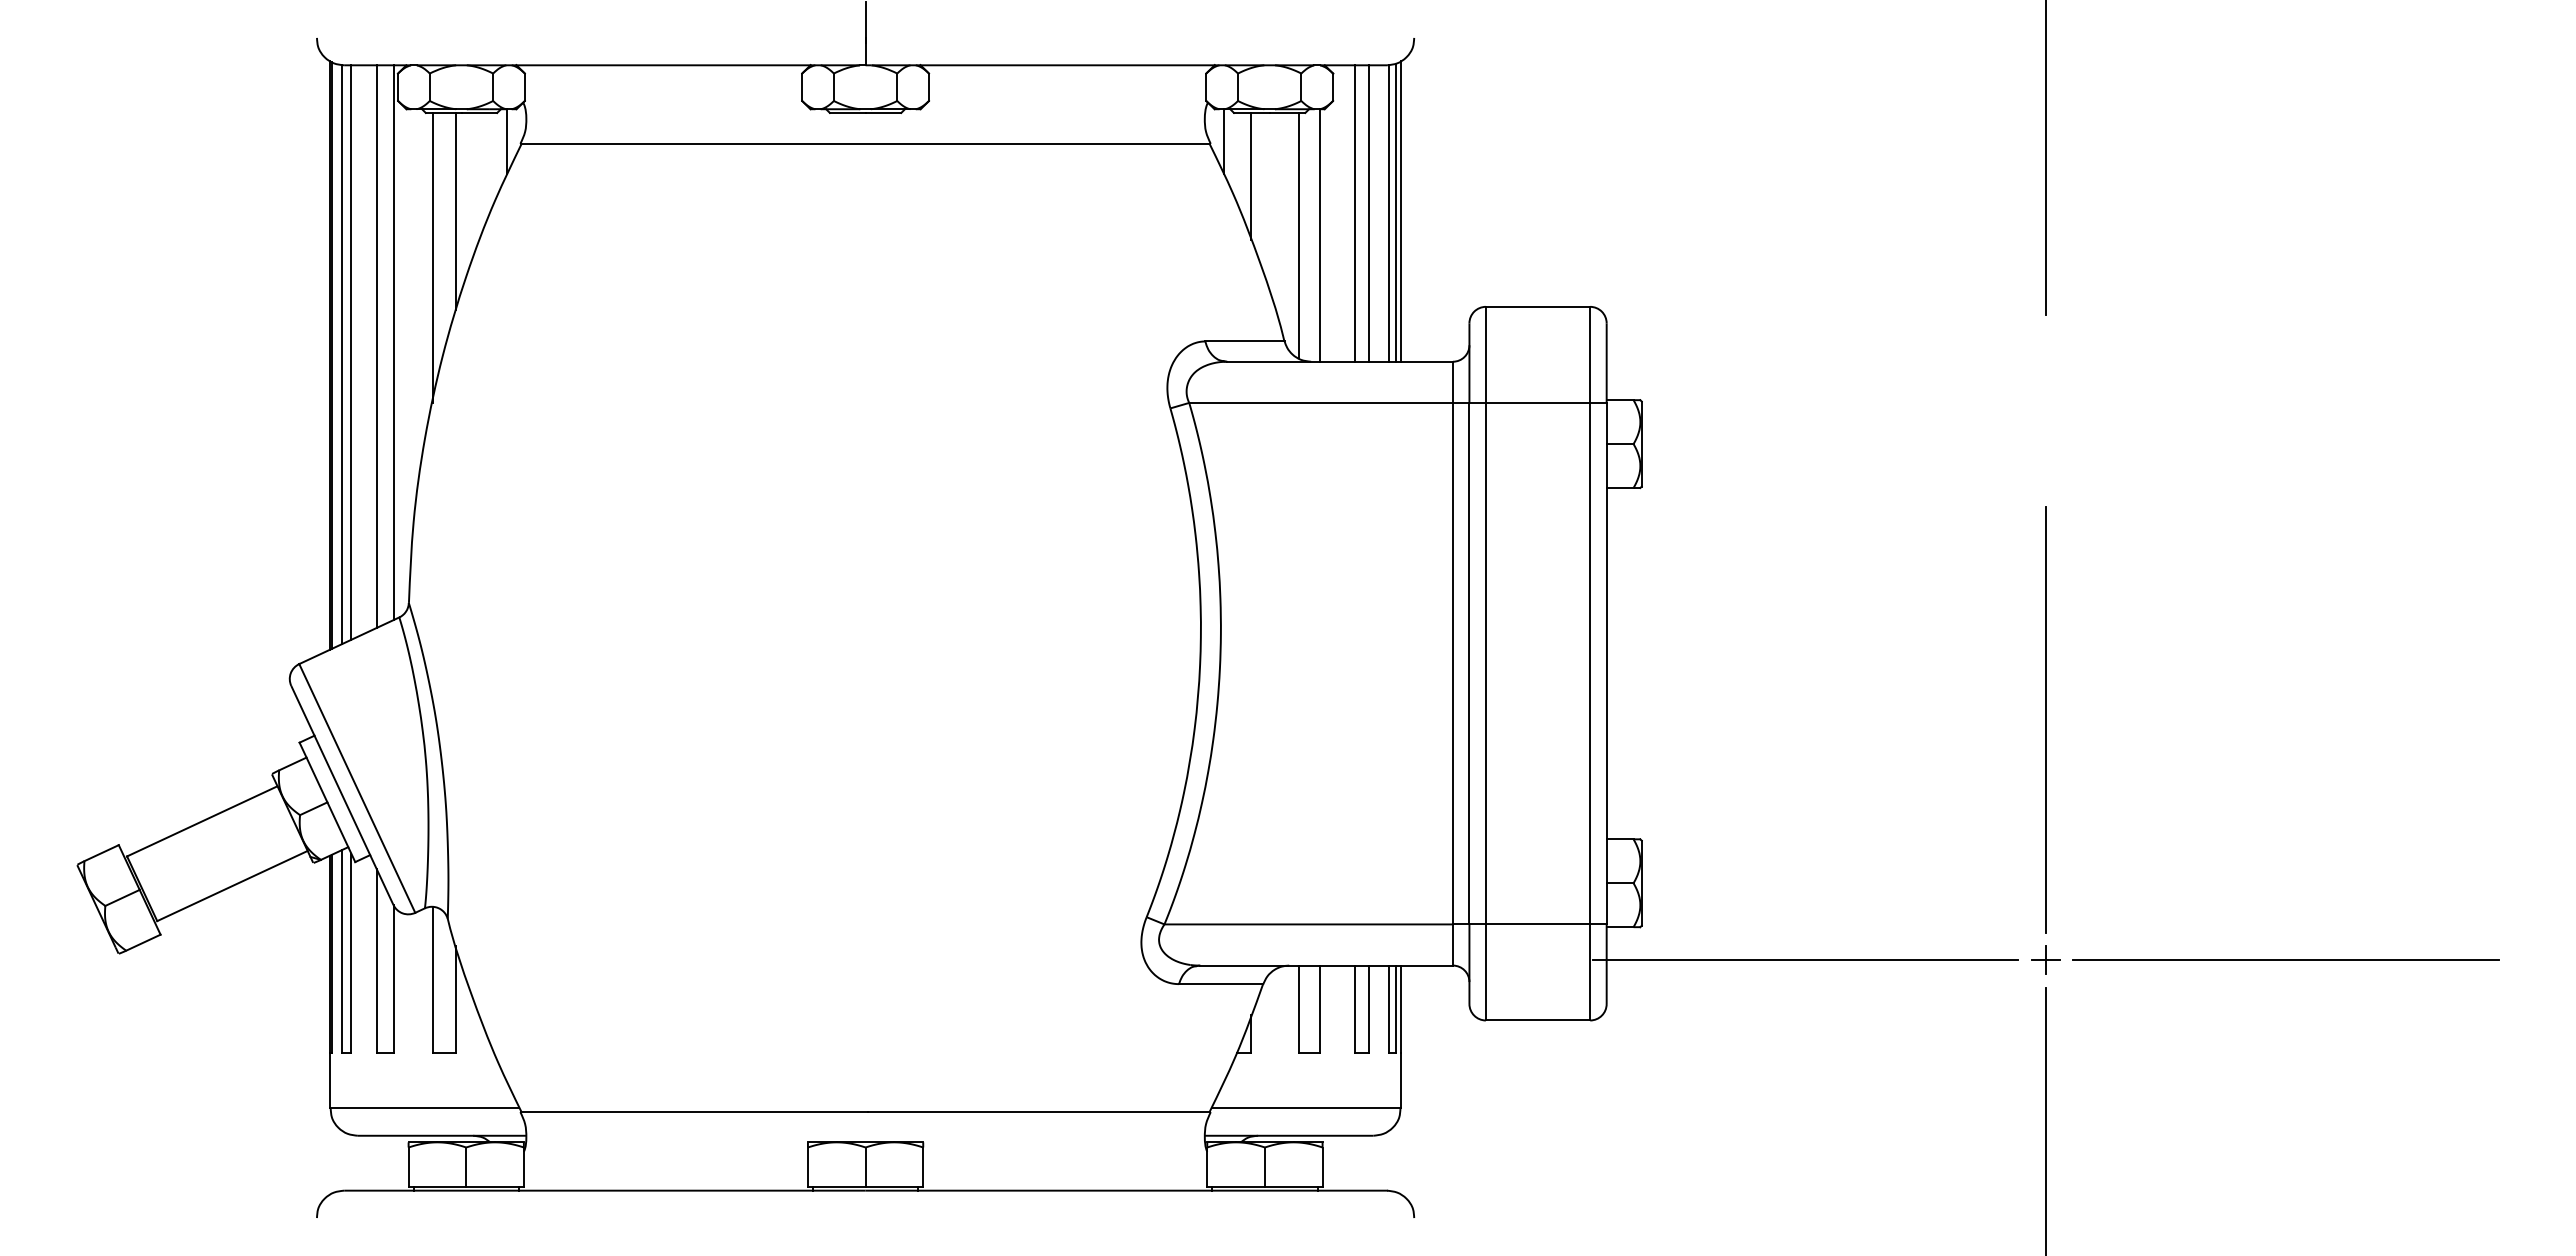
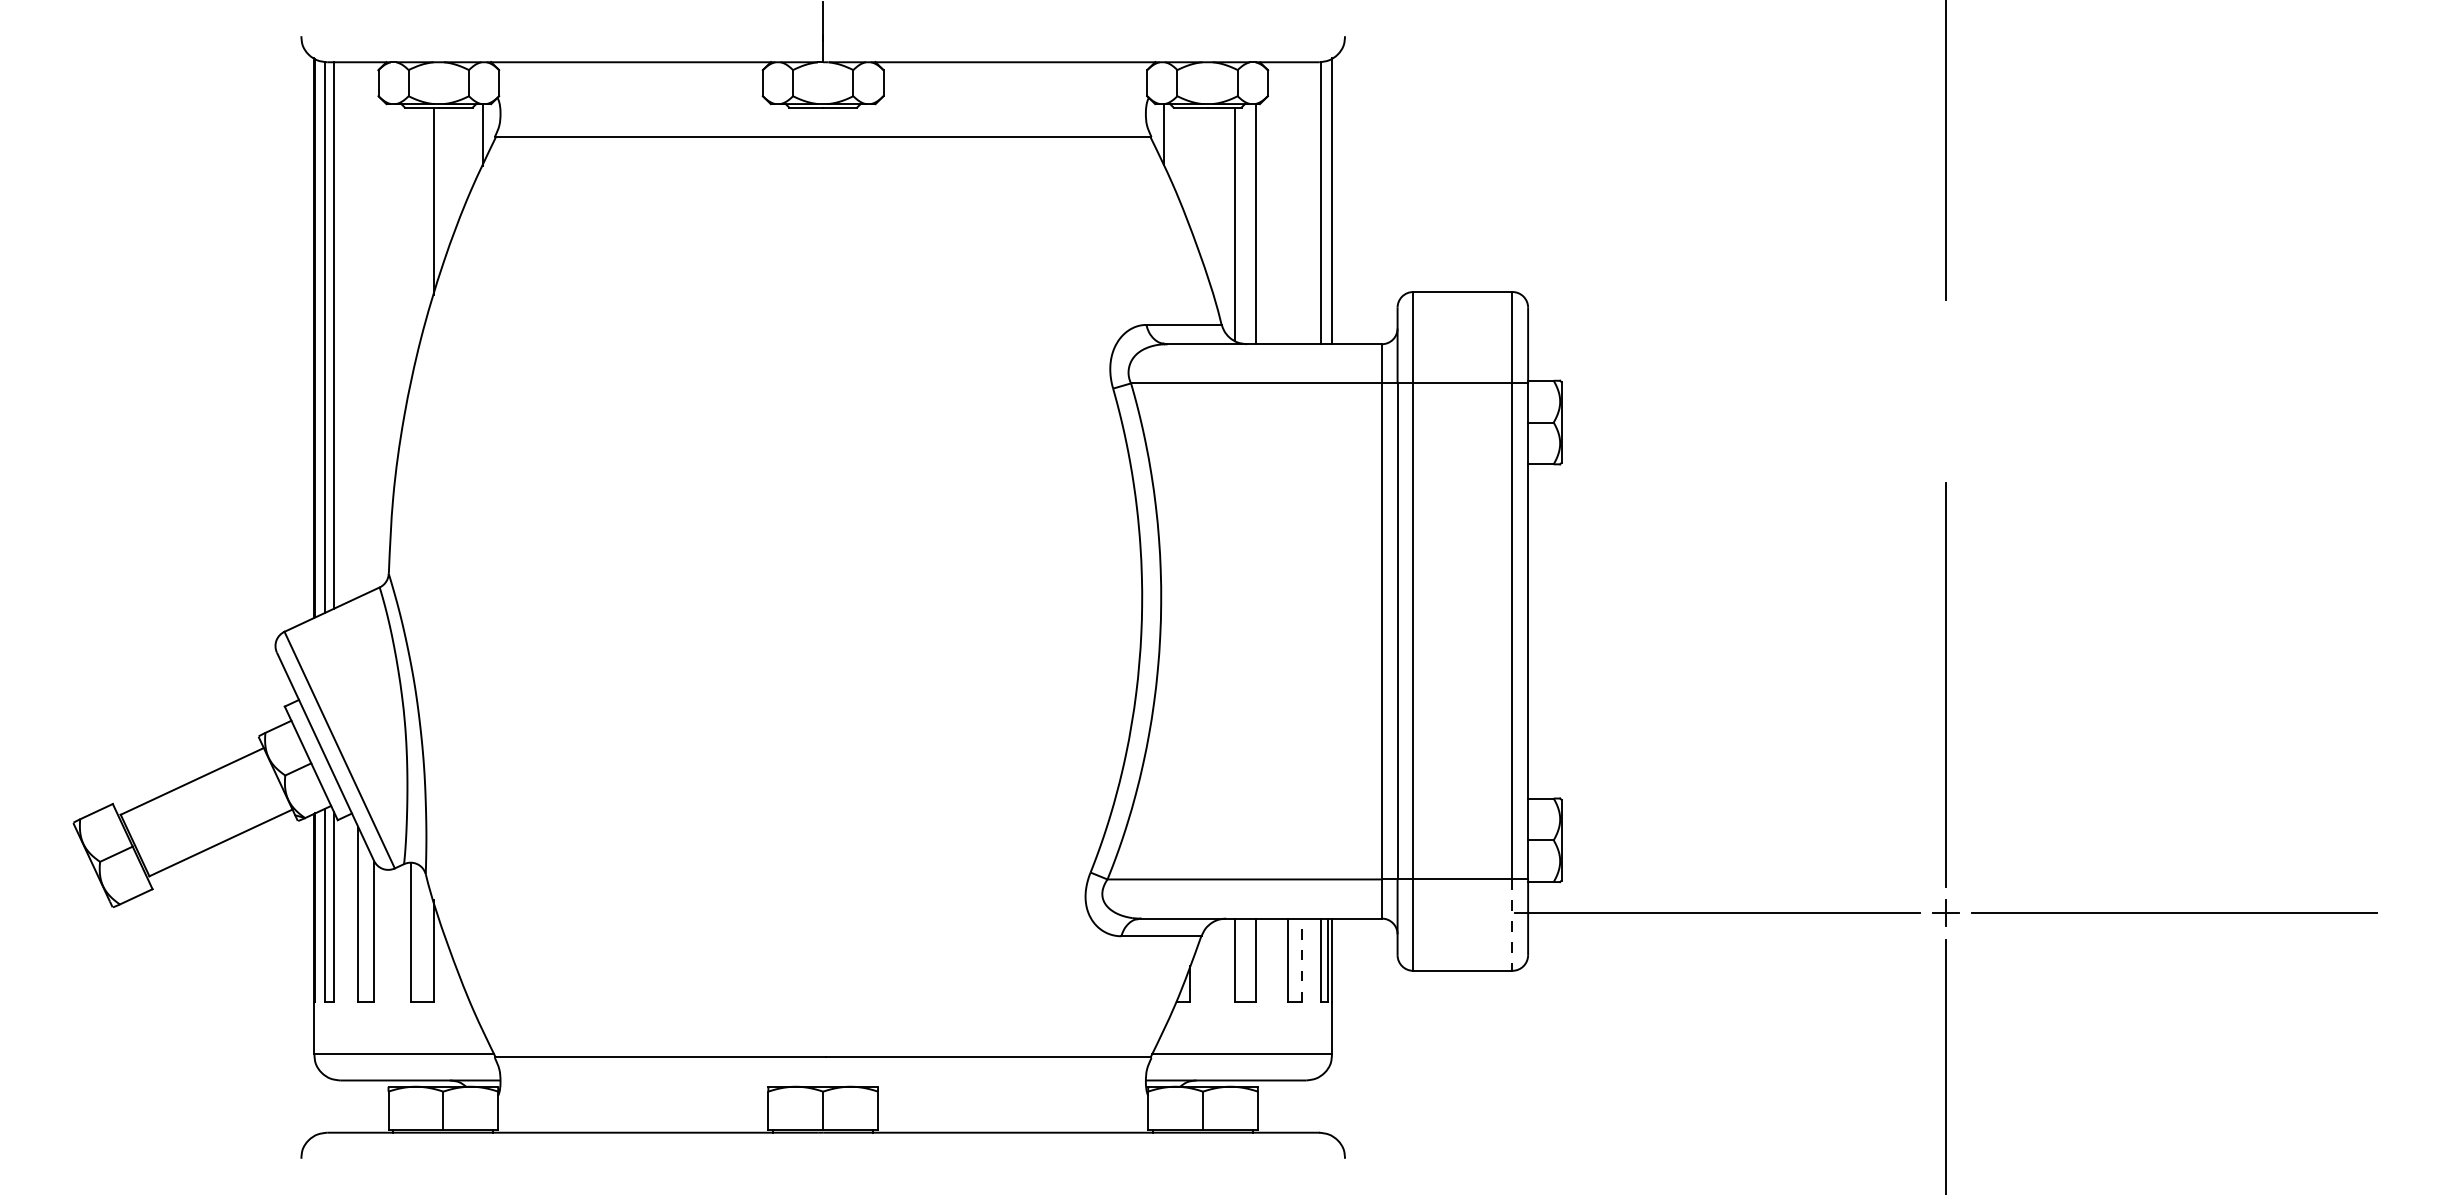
line: (1251, 176) -> (1190, 168), removed
line: (1395, 212) -> (1327, 202), removed
line: (1354, 213) -> (1288, 203), removed
line: (1368, 213) -> (1301, 203), removed
line: (432, 257) -> (411, 245), removed
line: (393, 342) -> (374, 325), removed
line: (376, 346) -> (357, 329), removed
line: (1590, 972) -> (1512, 925), solid -> dashed
line: (1368, 1009) -> (1301, 960), solid -> dashed

